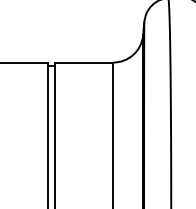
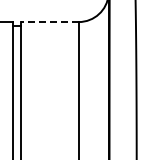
line: (84, 62) -> (49, 22), solid -> dashed

